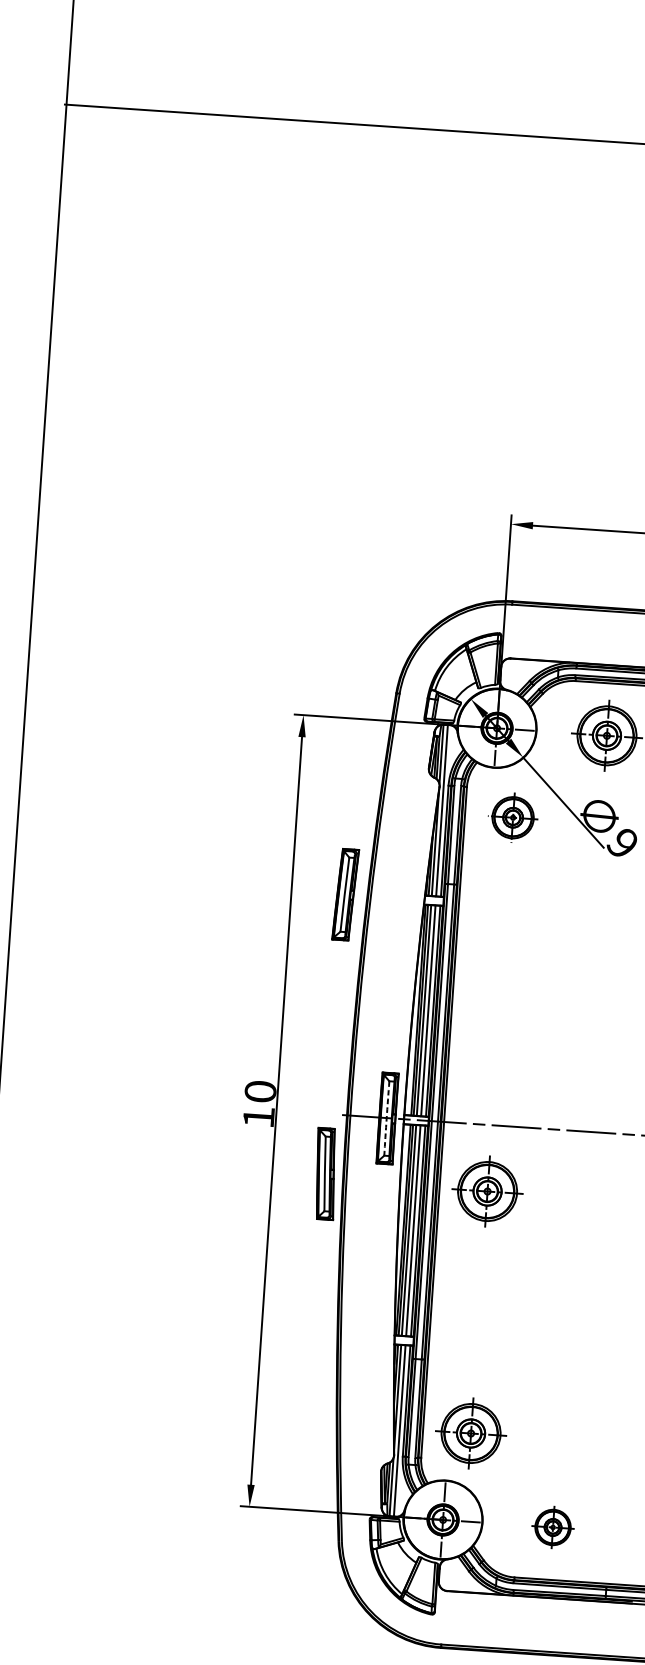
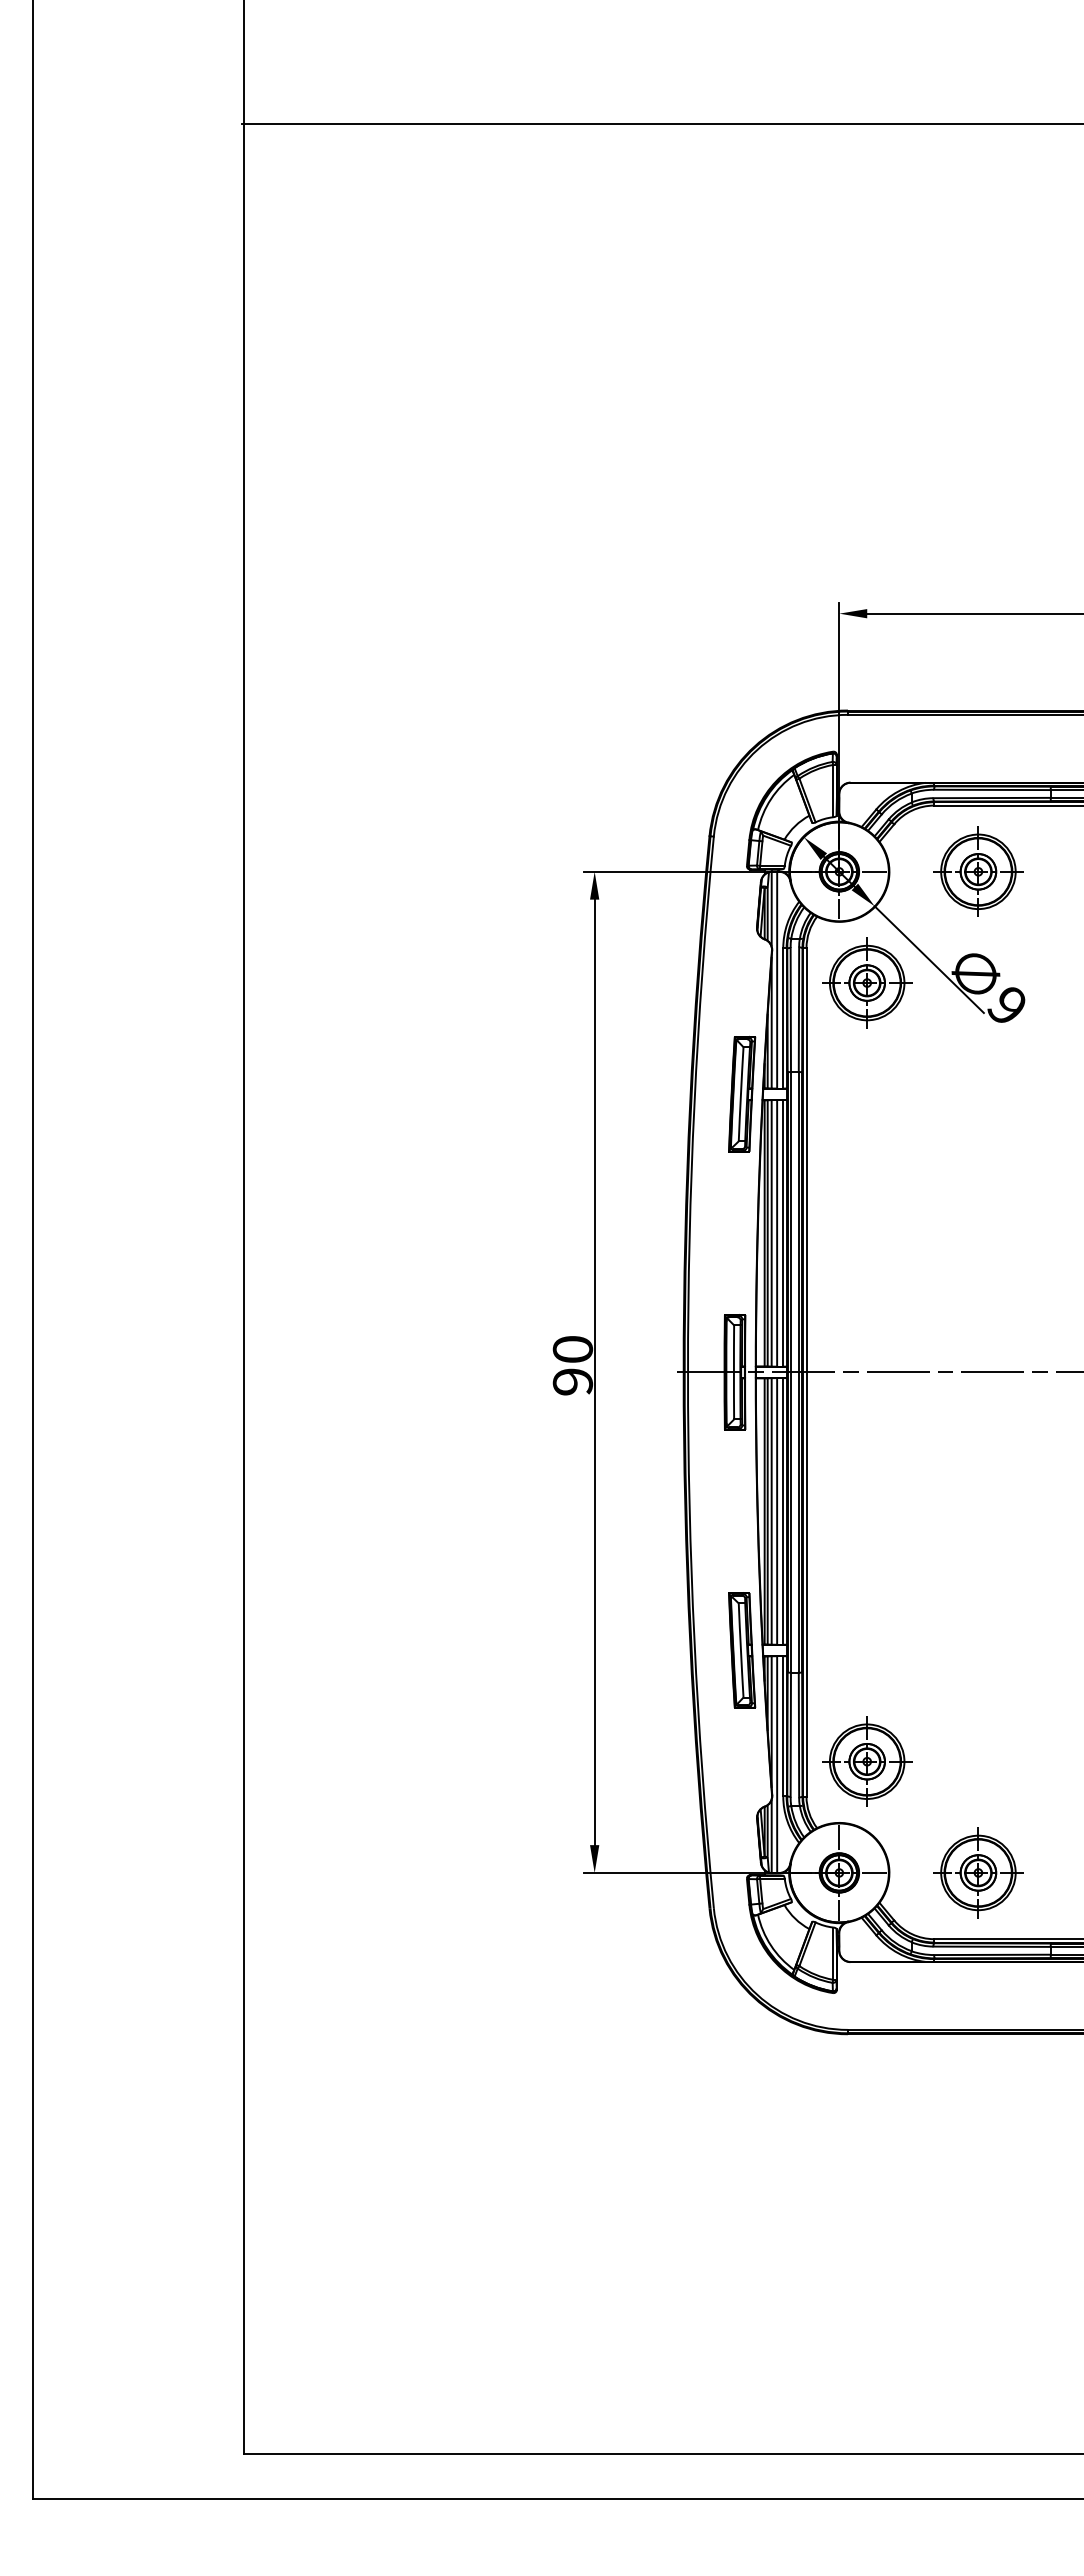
part: (513, 817) -> (867, 982), size x1.43
part: (346, 894) -> (742, 1093), moved
text: (258, 1116) -> (572, 1381), 10 -> 90
arc: (386, 1118) -> (733, 1372), dashed -> solid
part: (326, 1174) -> (742, 1650), moved
part: (487, 1191) -> (867, 1455), removed
part: (553, 1527) -> (978, 1872), size x1.67

